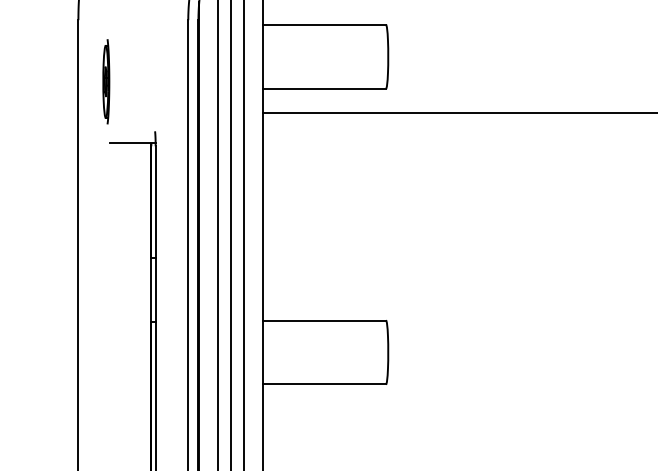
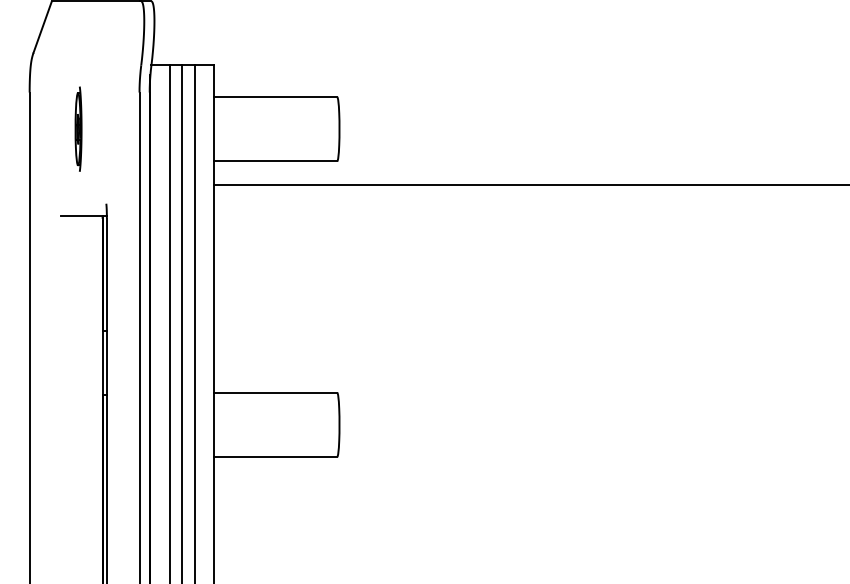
part: (106, 81) -> (78, 128), moved

